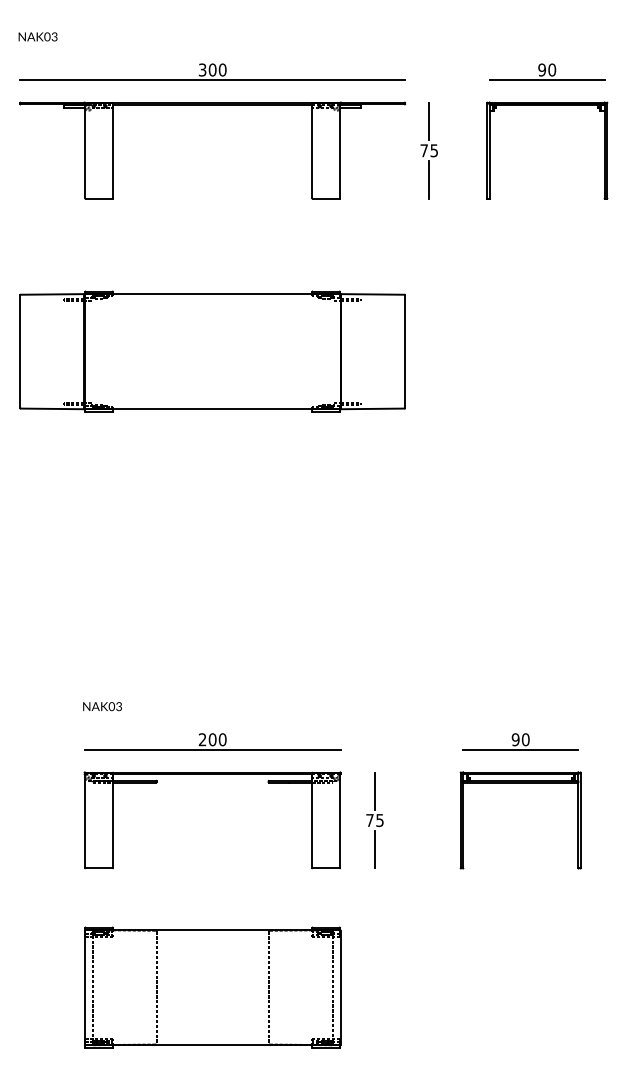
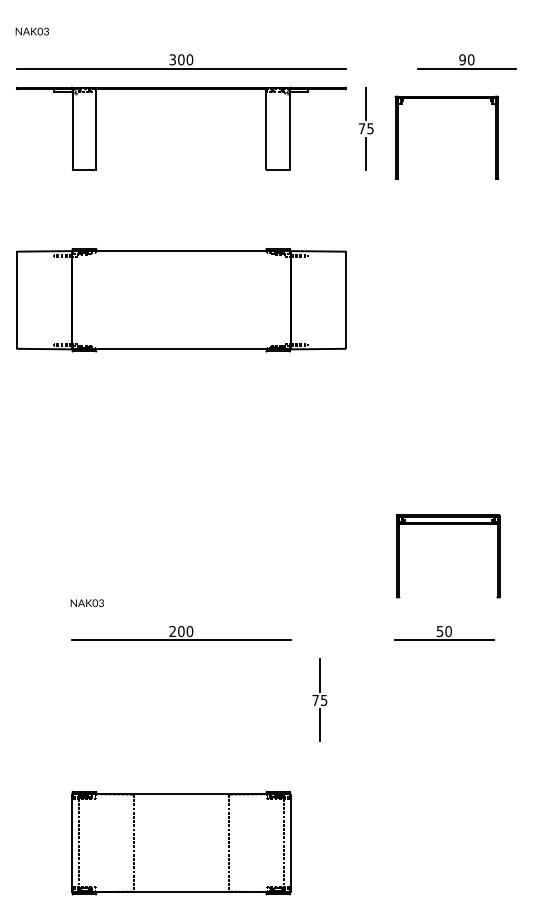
part: (546, 104) -> (446, 98), moved
text: (515, 739) -> (439, 631), 90 -> 50
part: (212, 774) -> (181, 661), removed
part: (520, 783) -> (448, 524), moved

